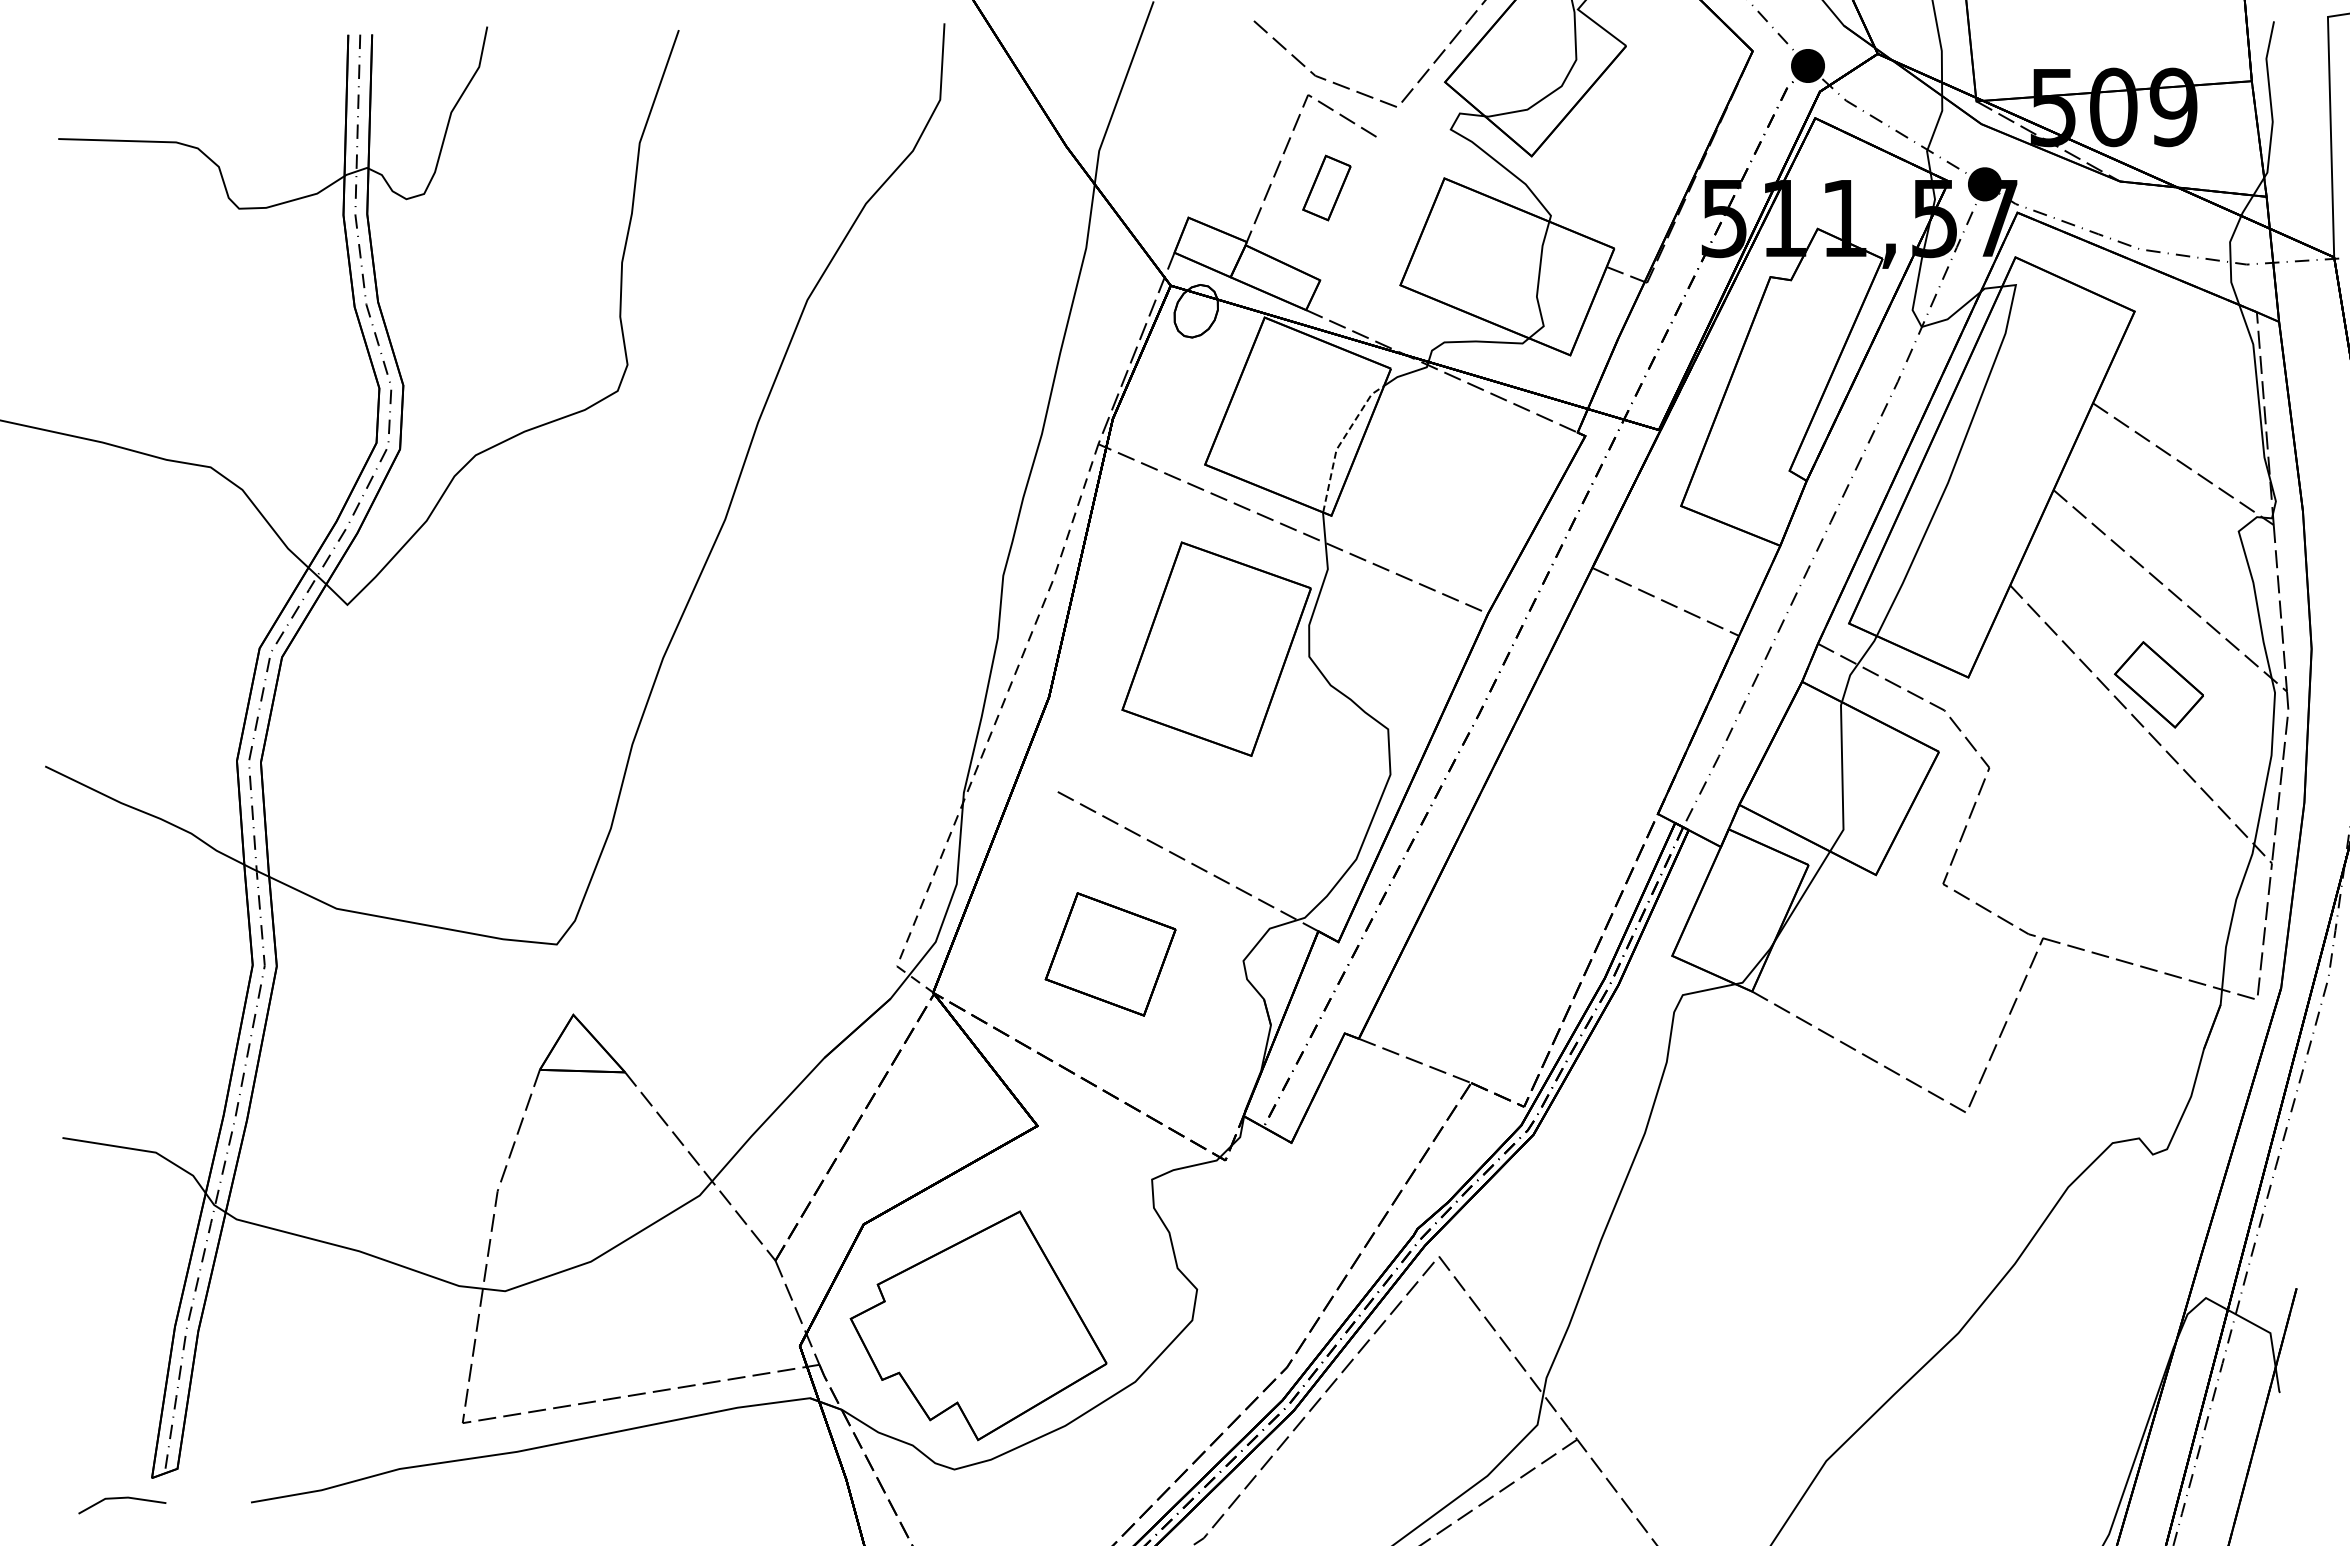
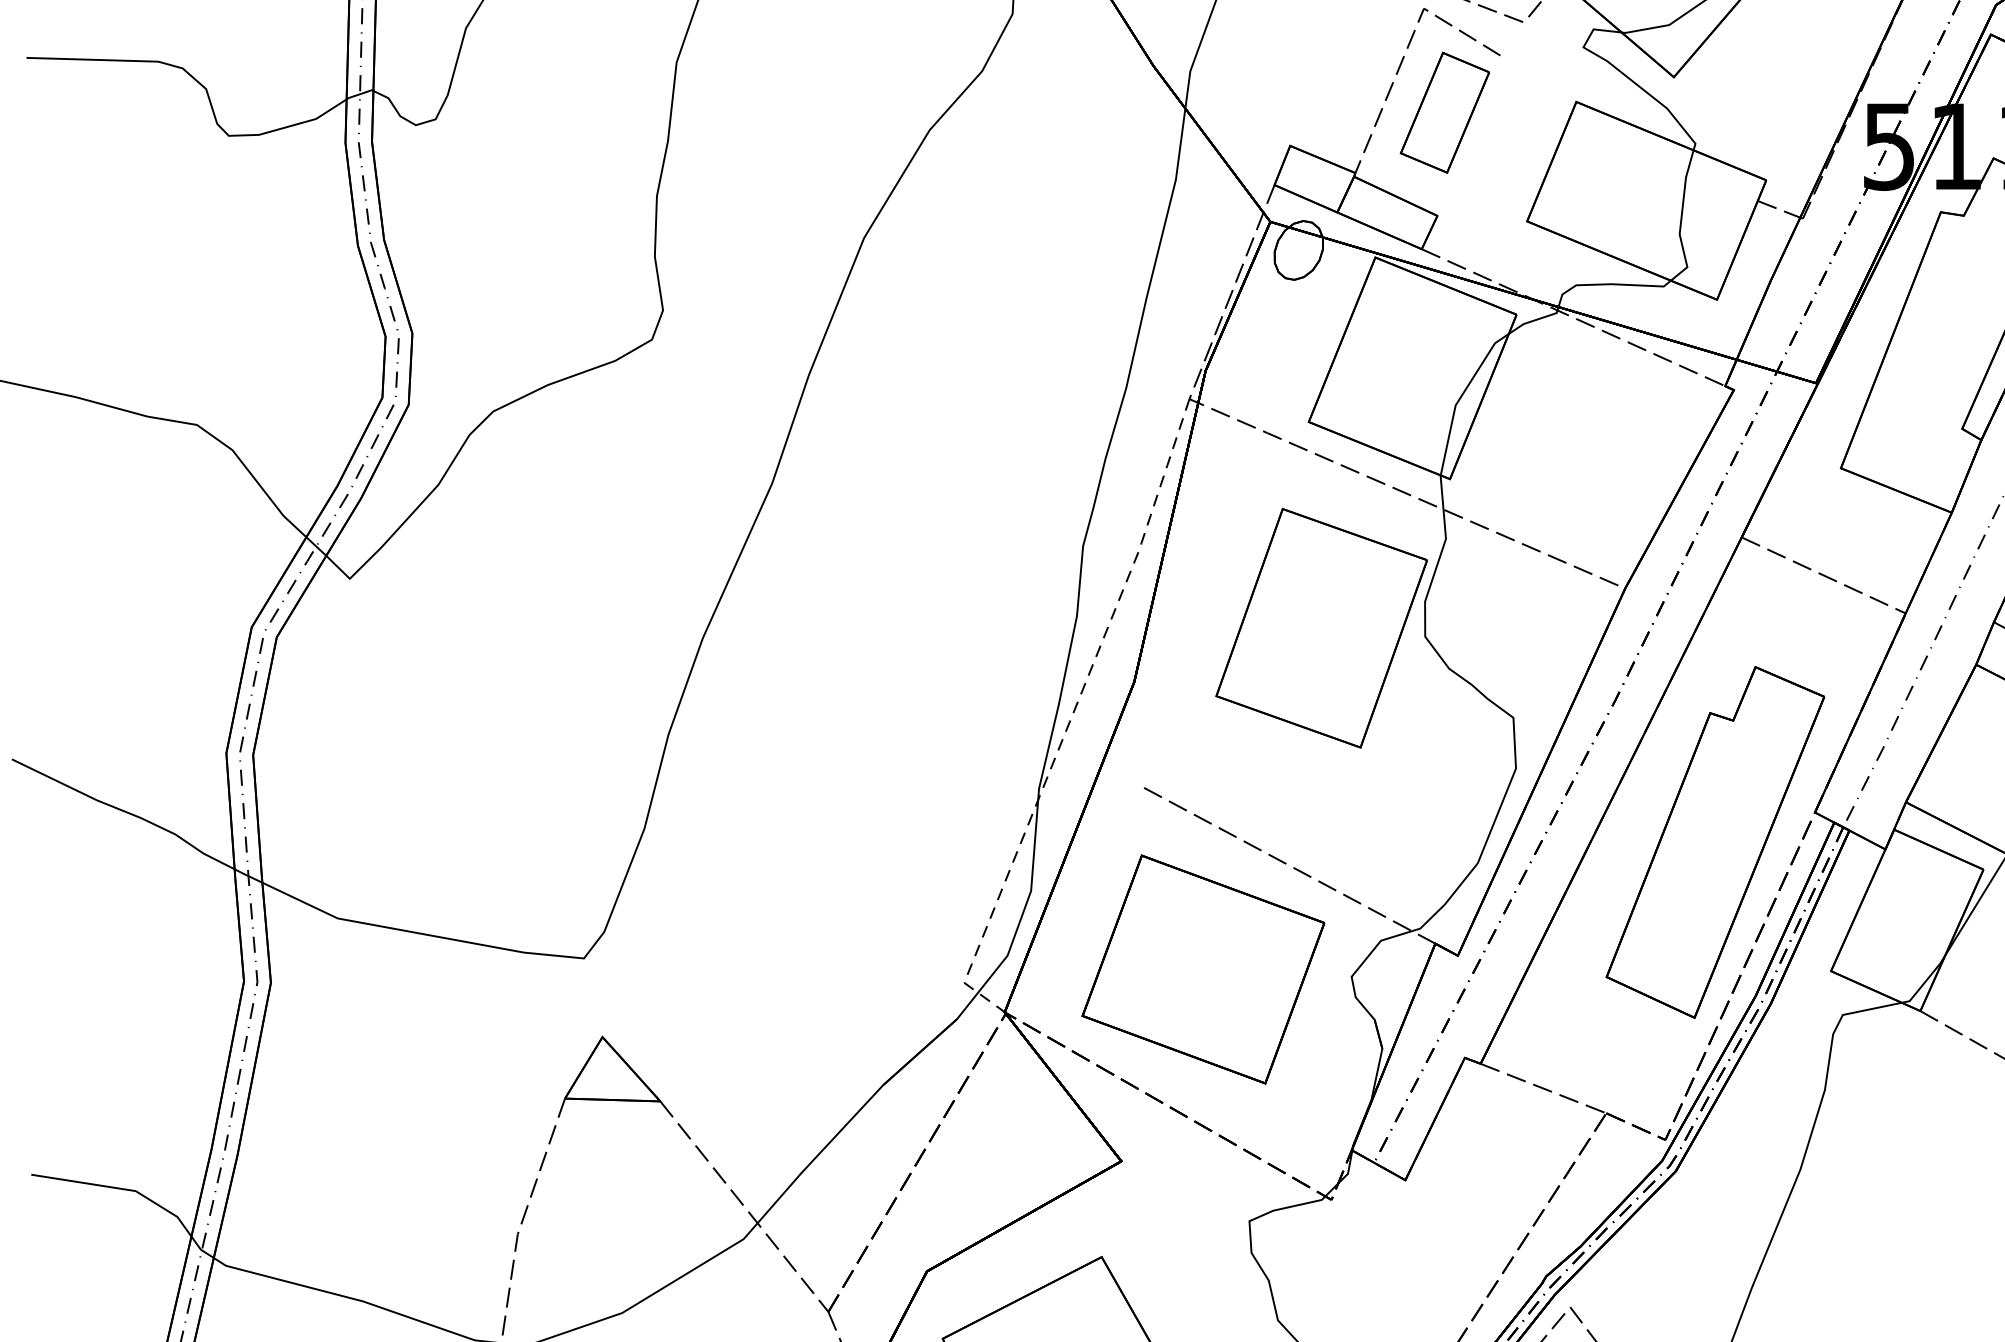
part: (1326, 187) -> (1444, 112), size x1.67
line: (1340, 443) -> (1460, 398), dashed -> solid
part: (1568, 840) -> (1715, 842), added
part: (1110, 954) -> (1202, 969), size x1.67

